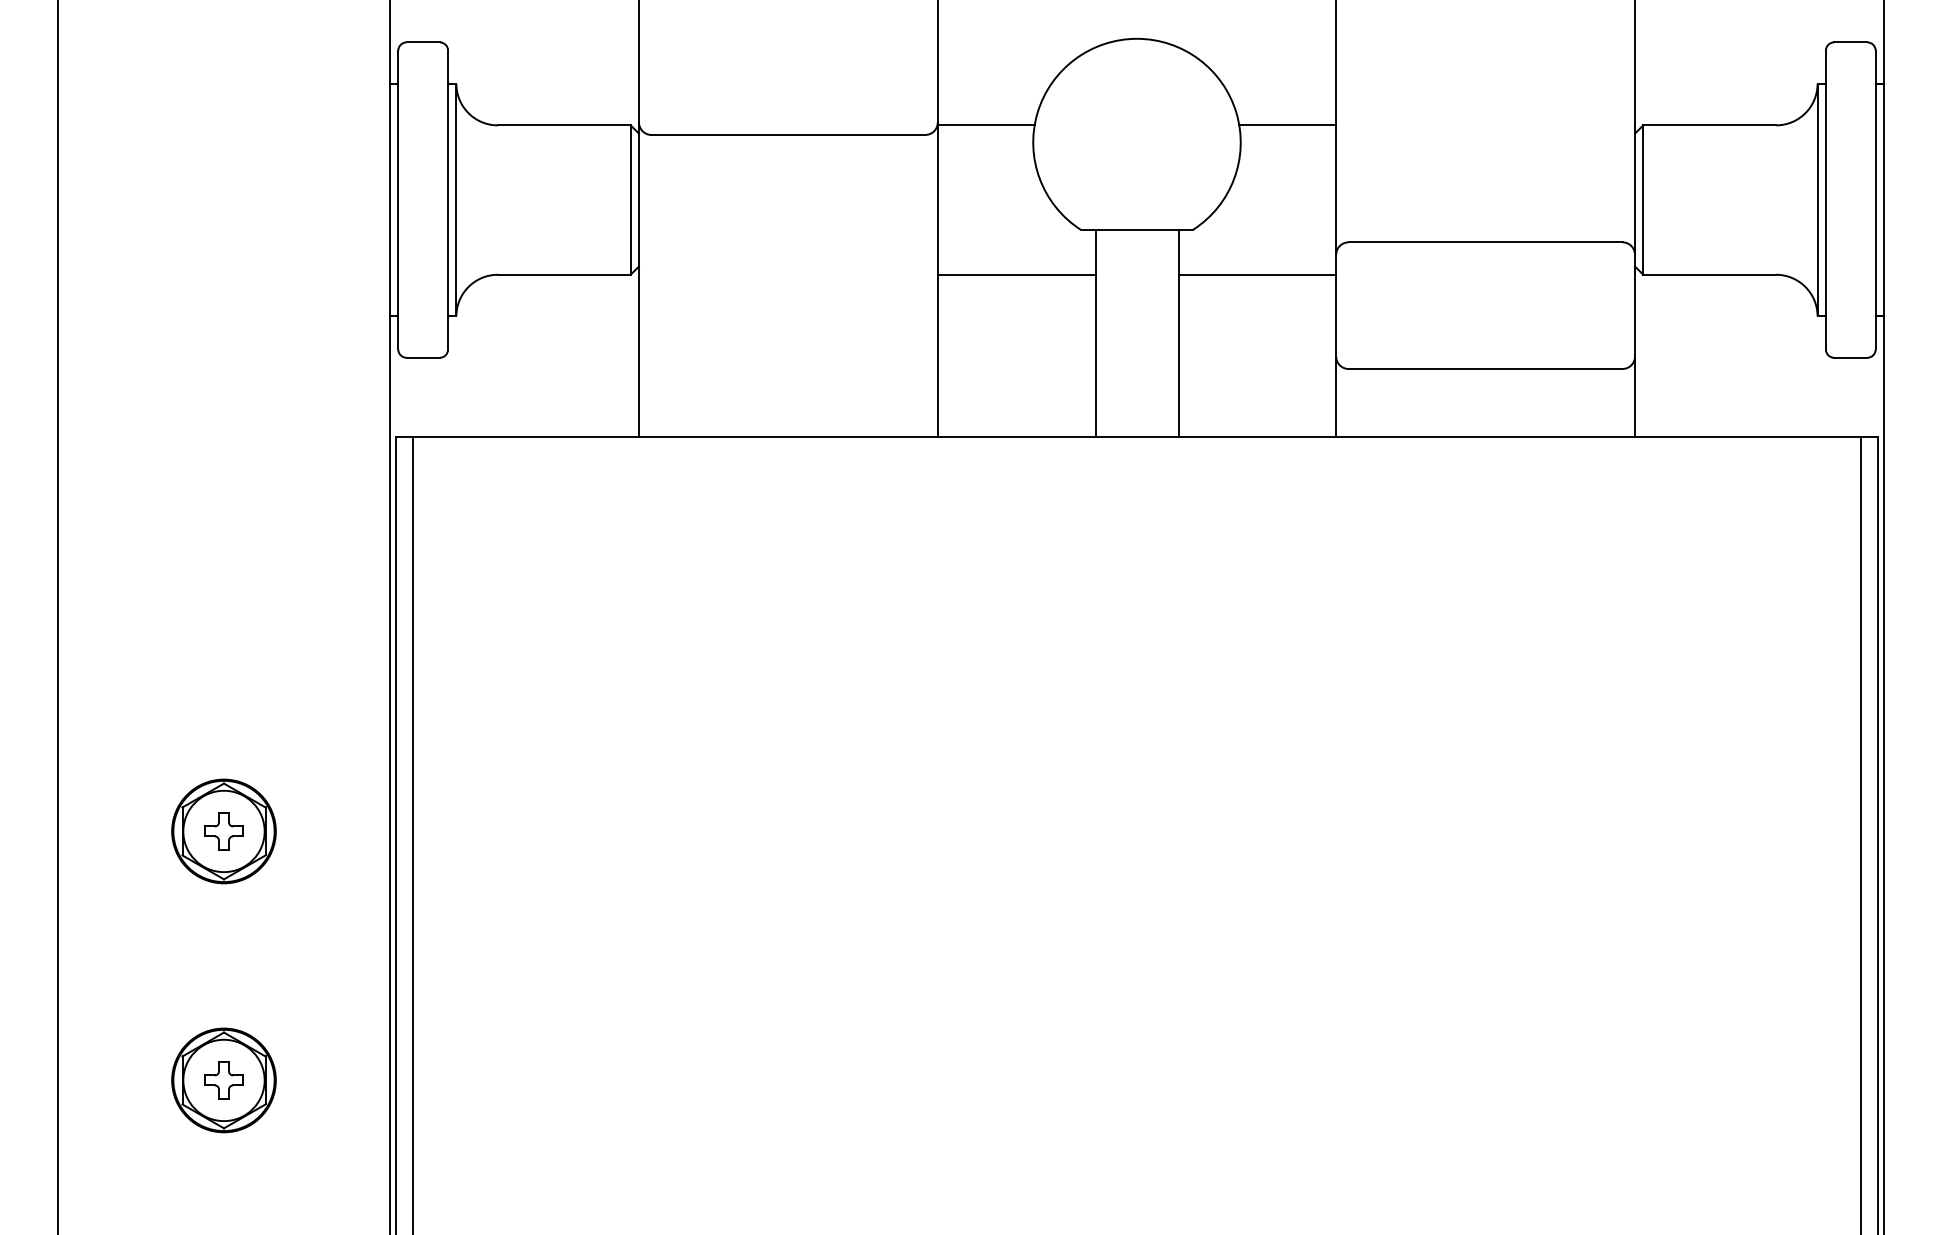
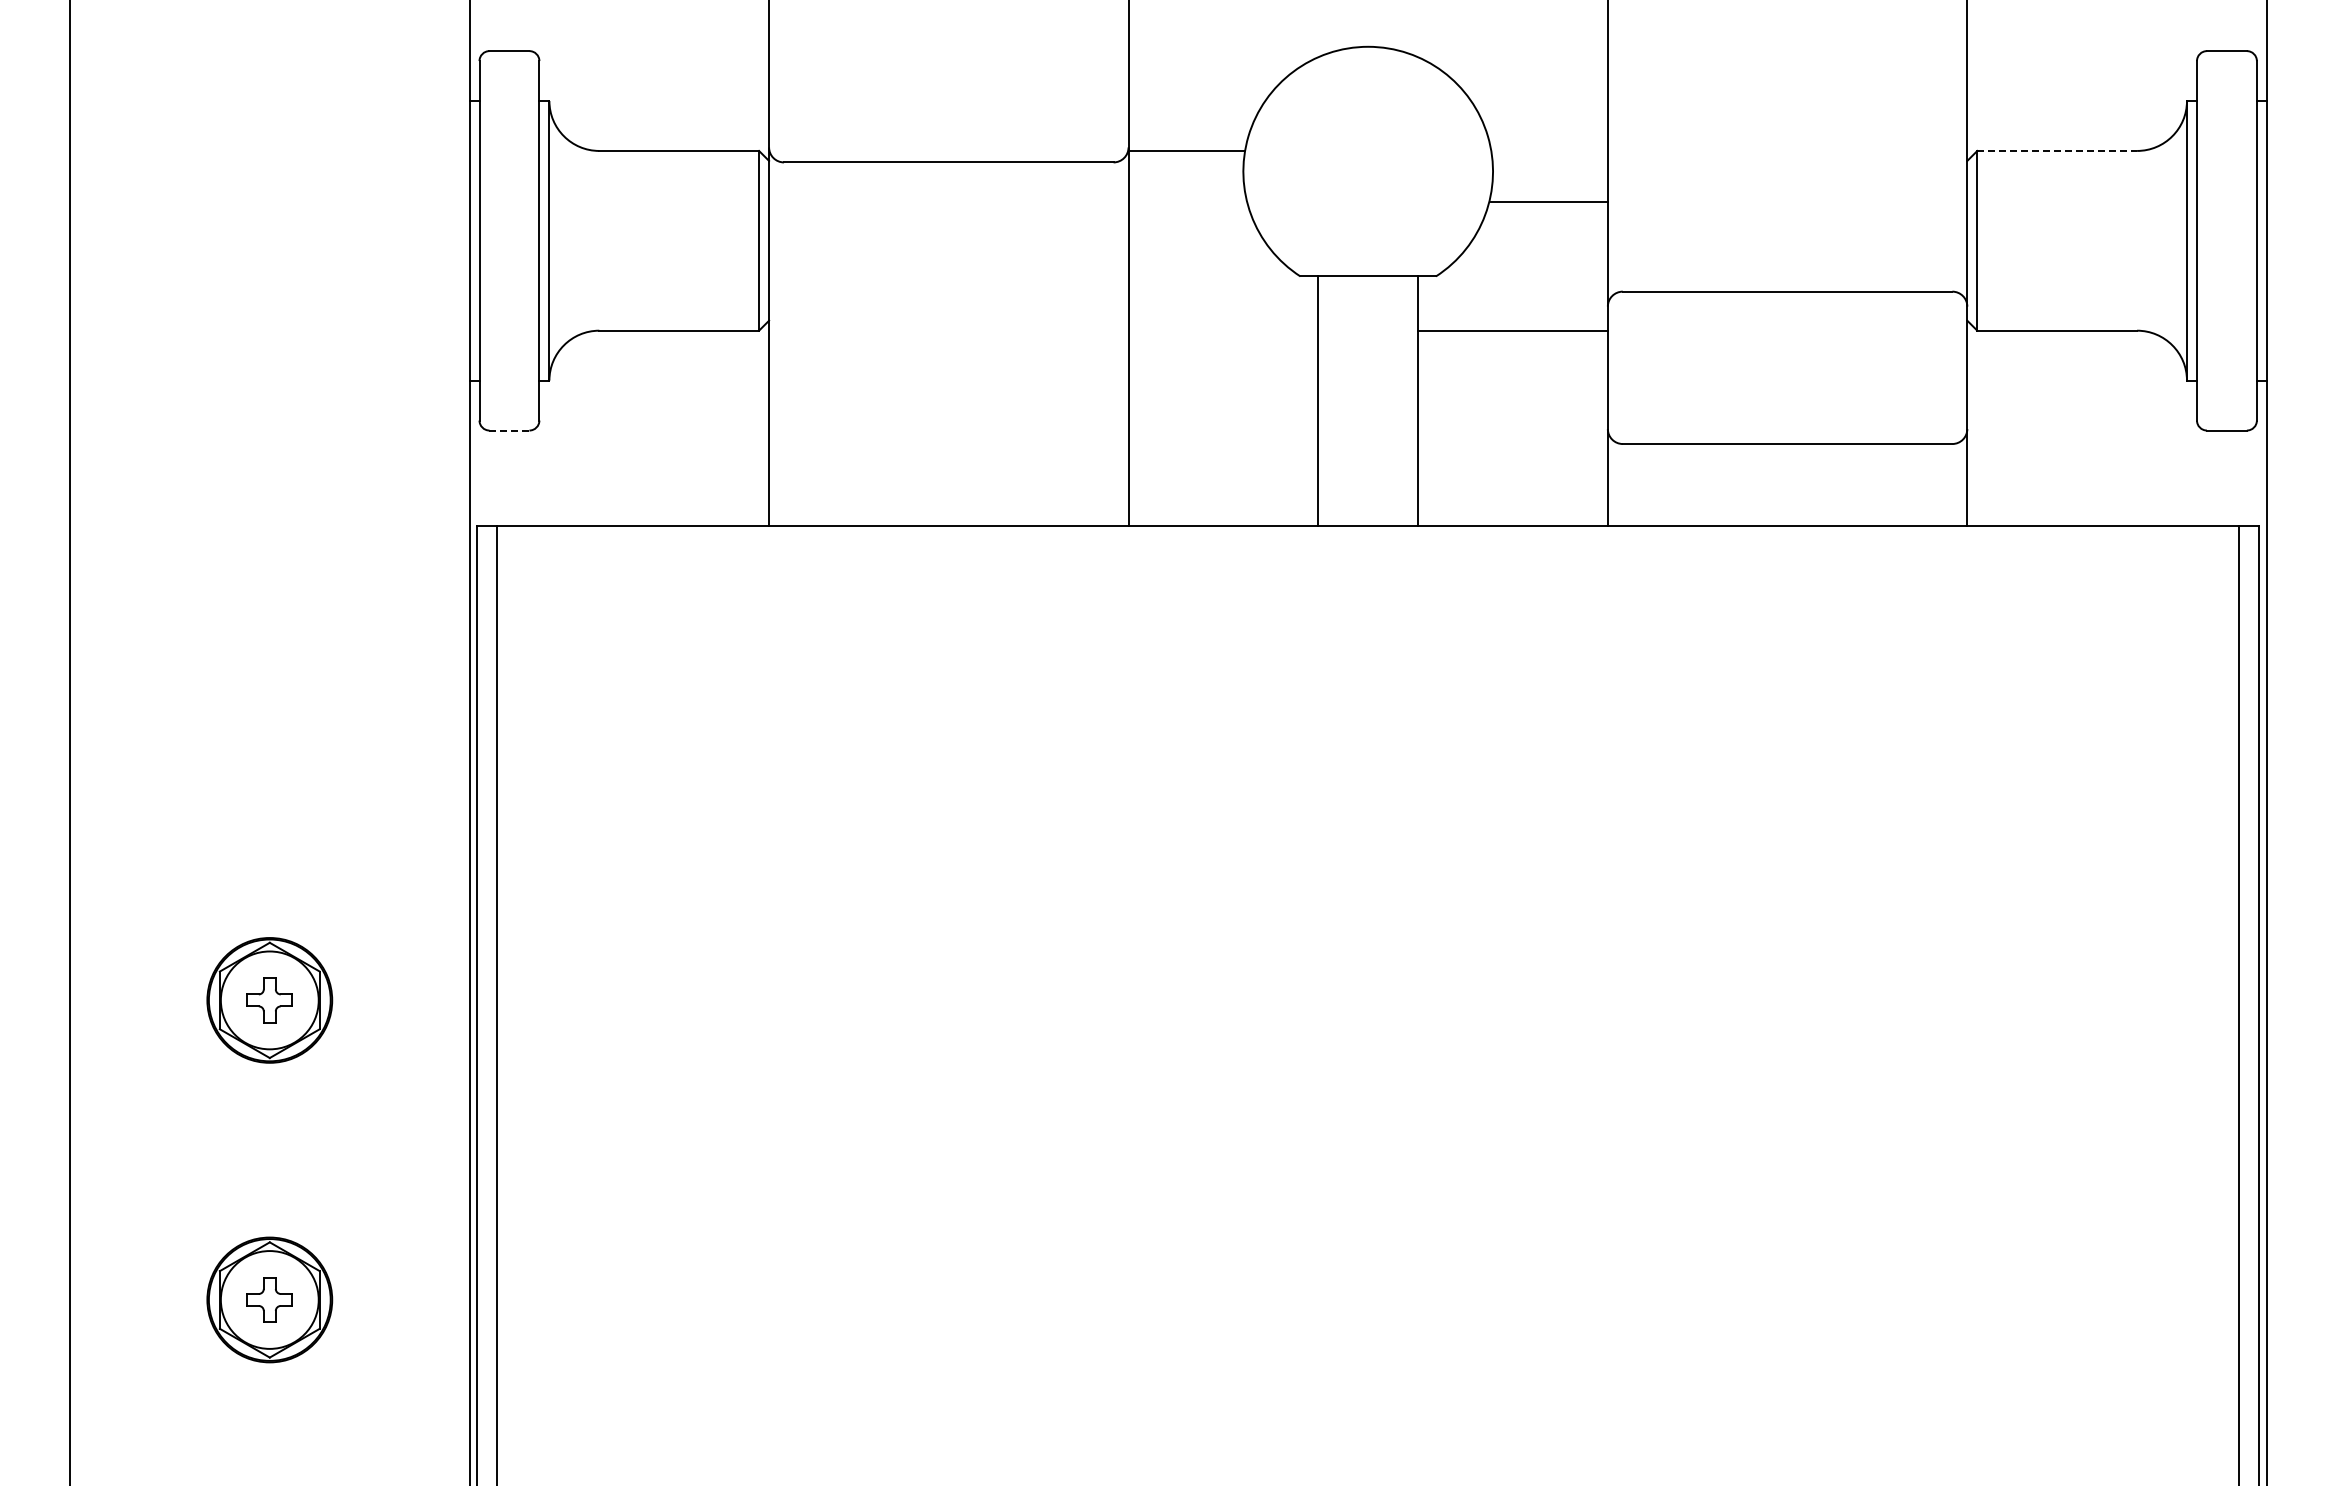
line: (1287, 125) -> (1549, 201), moved
line: (1709, 125) -> (2057, 150), solid -> dashed
line: (1016, 274) -> (1223, 330), removed
line: (423, 357) -> (509, 430), solid -> dashed

